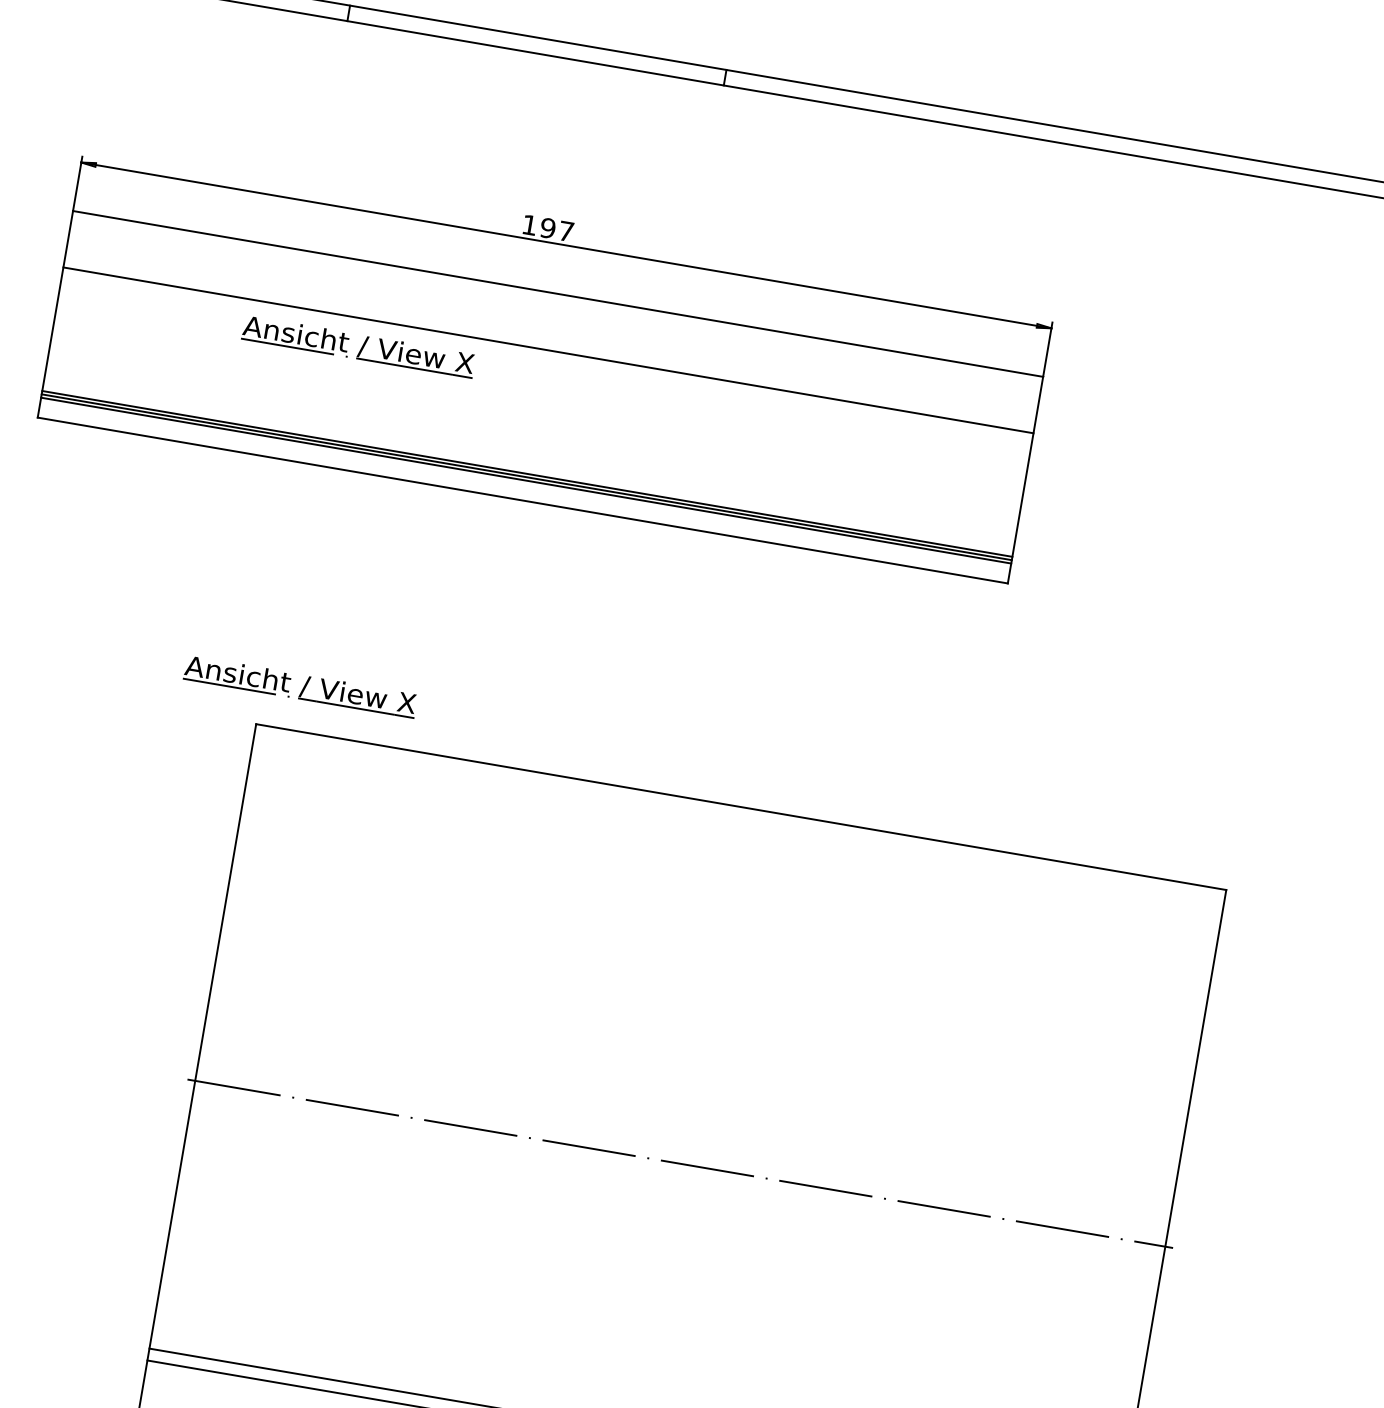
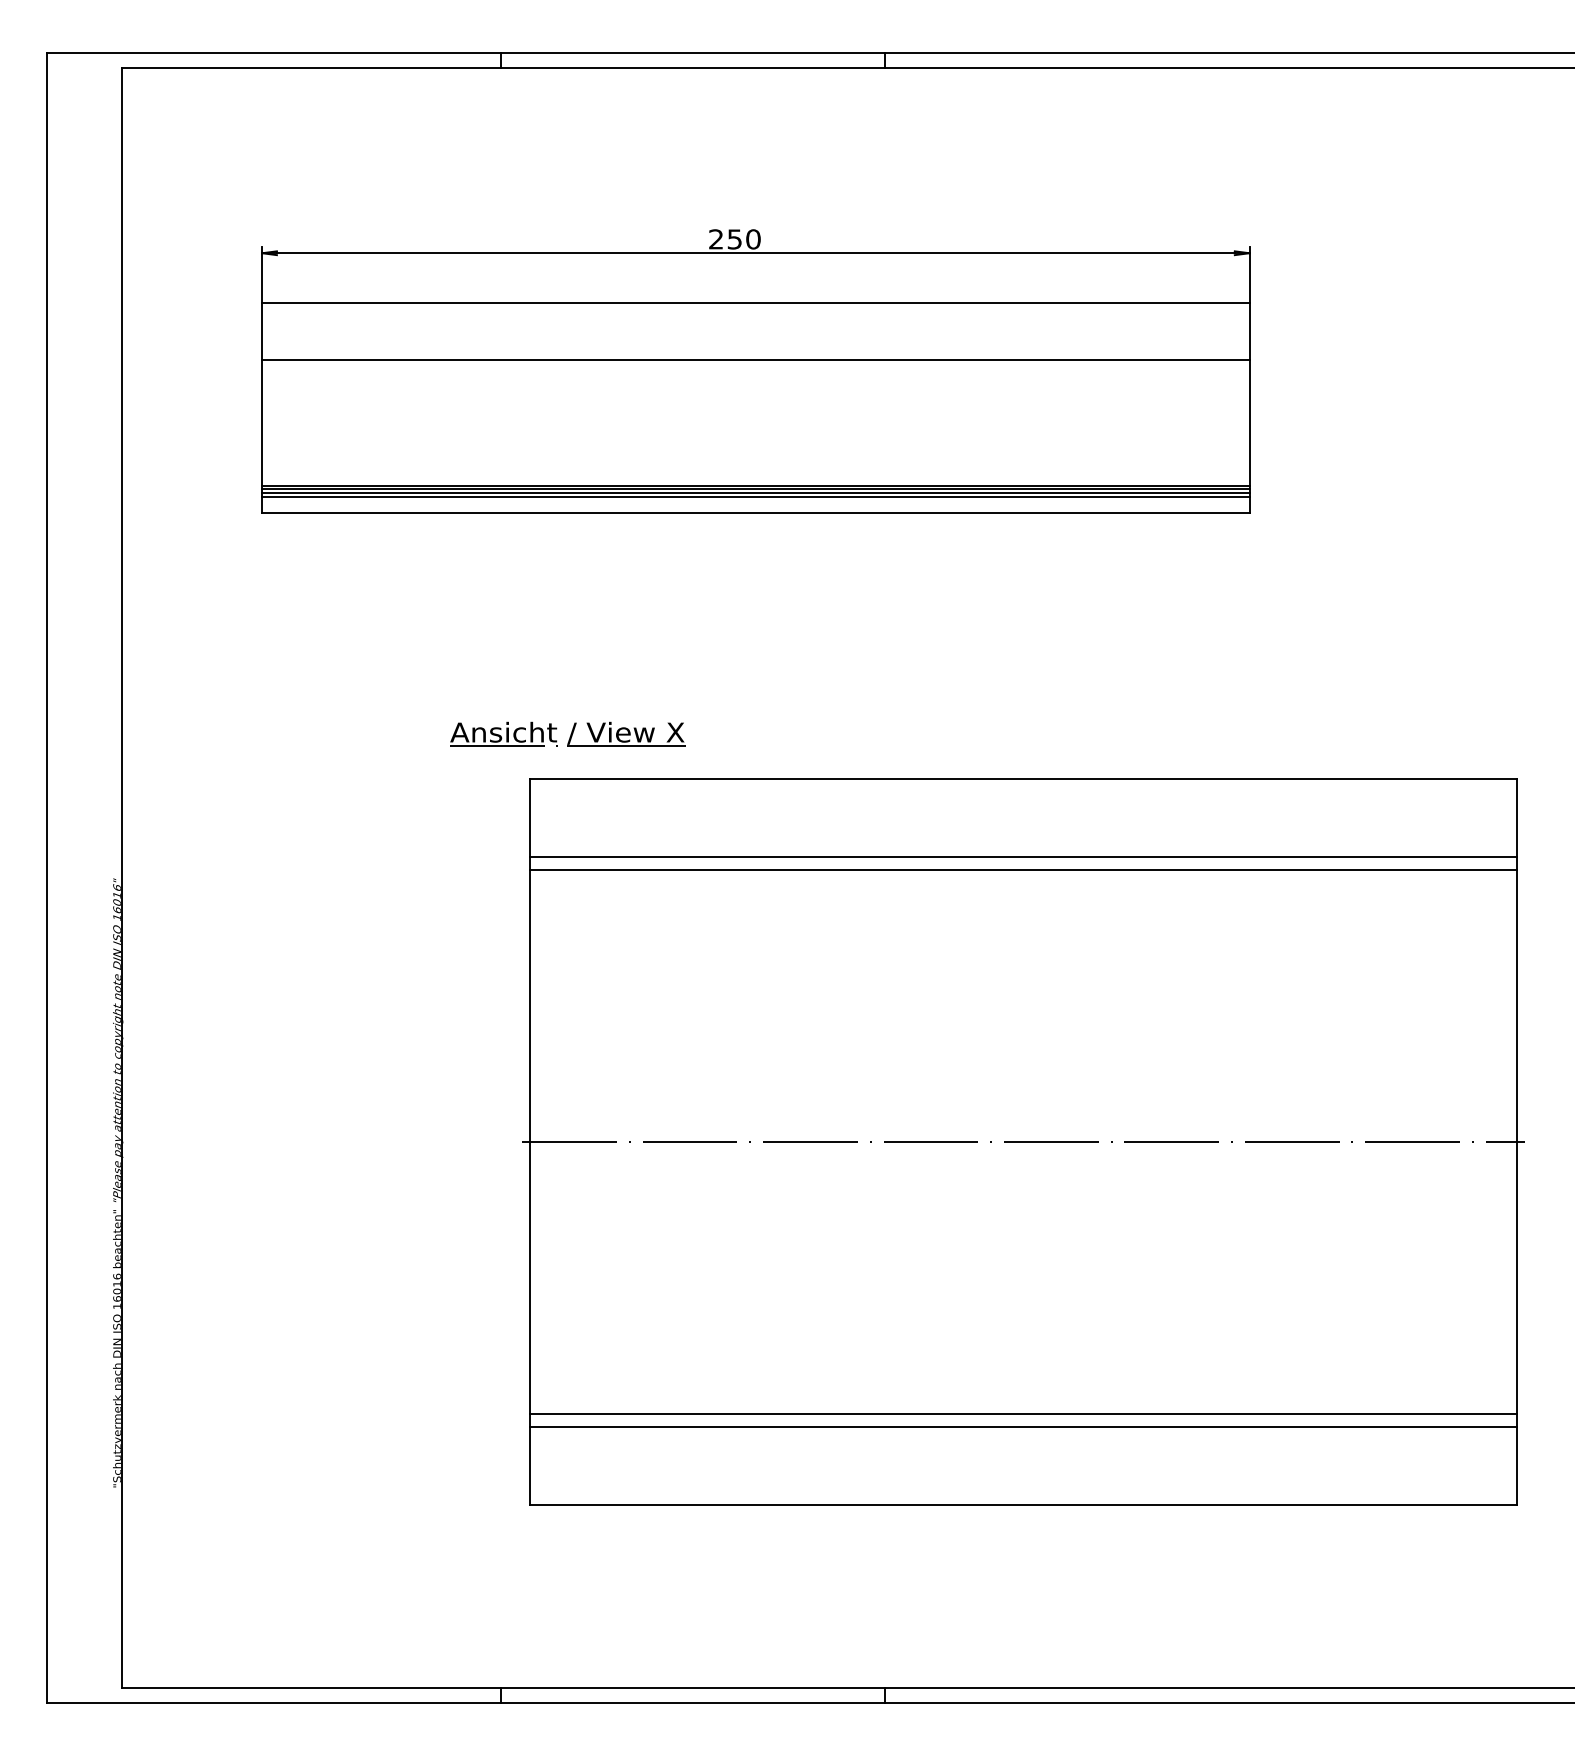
text: (547, 228) -> (734, 239), 197 -> 250
part: (358, 345) -> (567, 387), removed
line: (525, 485) -> (755, 497), added
line: (727, 884) -> (1023, 857), added
line: (725, 895) -> (1023, 869), added

